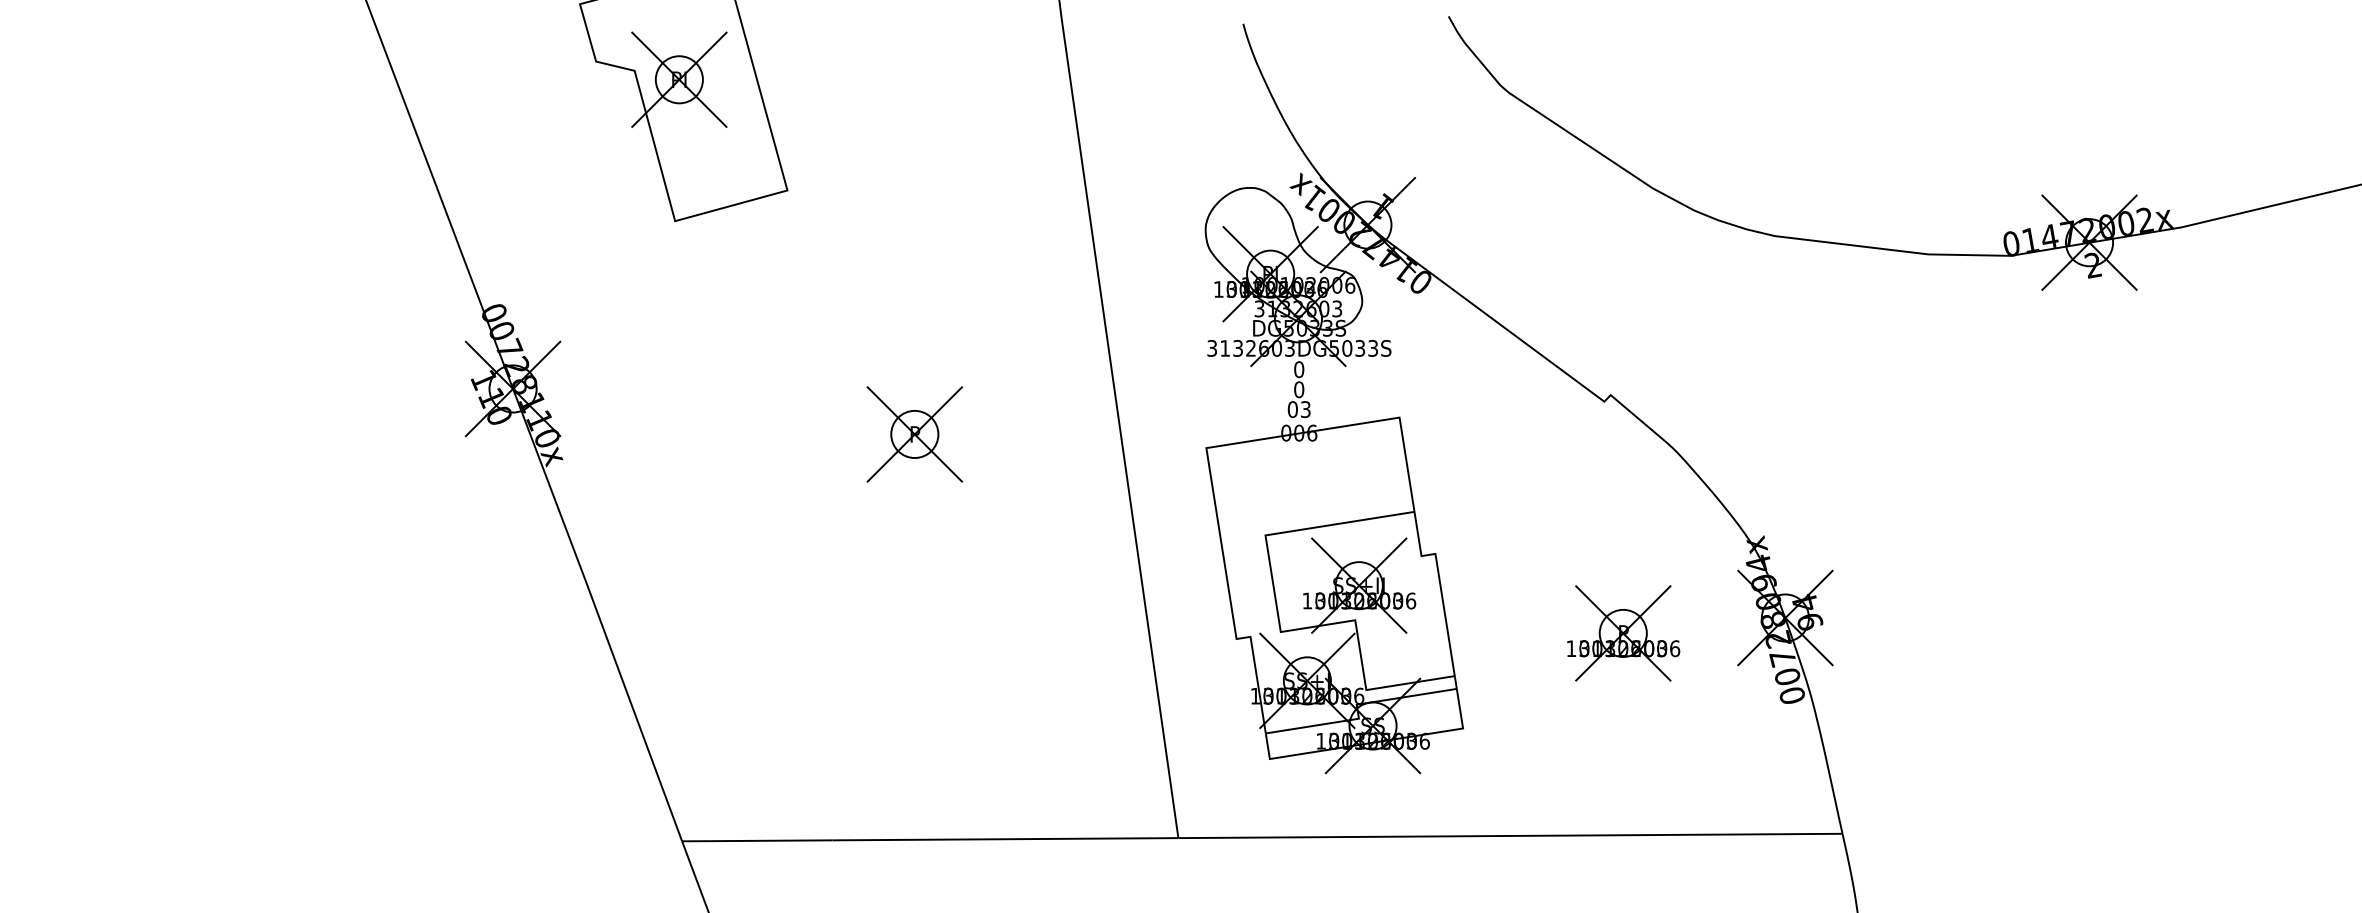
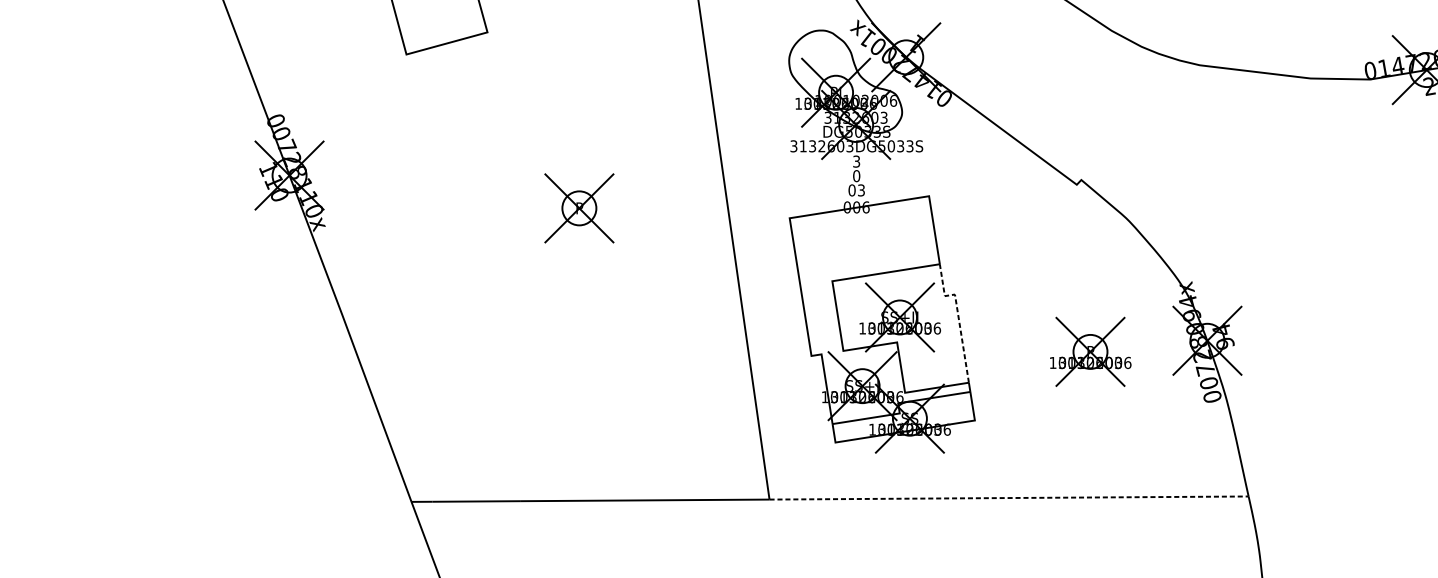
text: (1299, 369) -> (856, 161), 0 -> 3
line: (1440, 584) -> (958, 316), solid -> dashed
line: (1510, 835) -> (1009, 497), solid -> dashed

